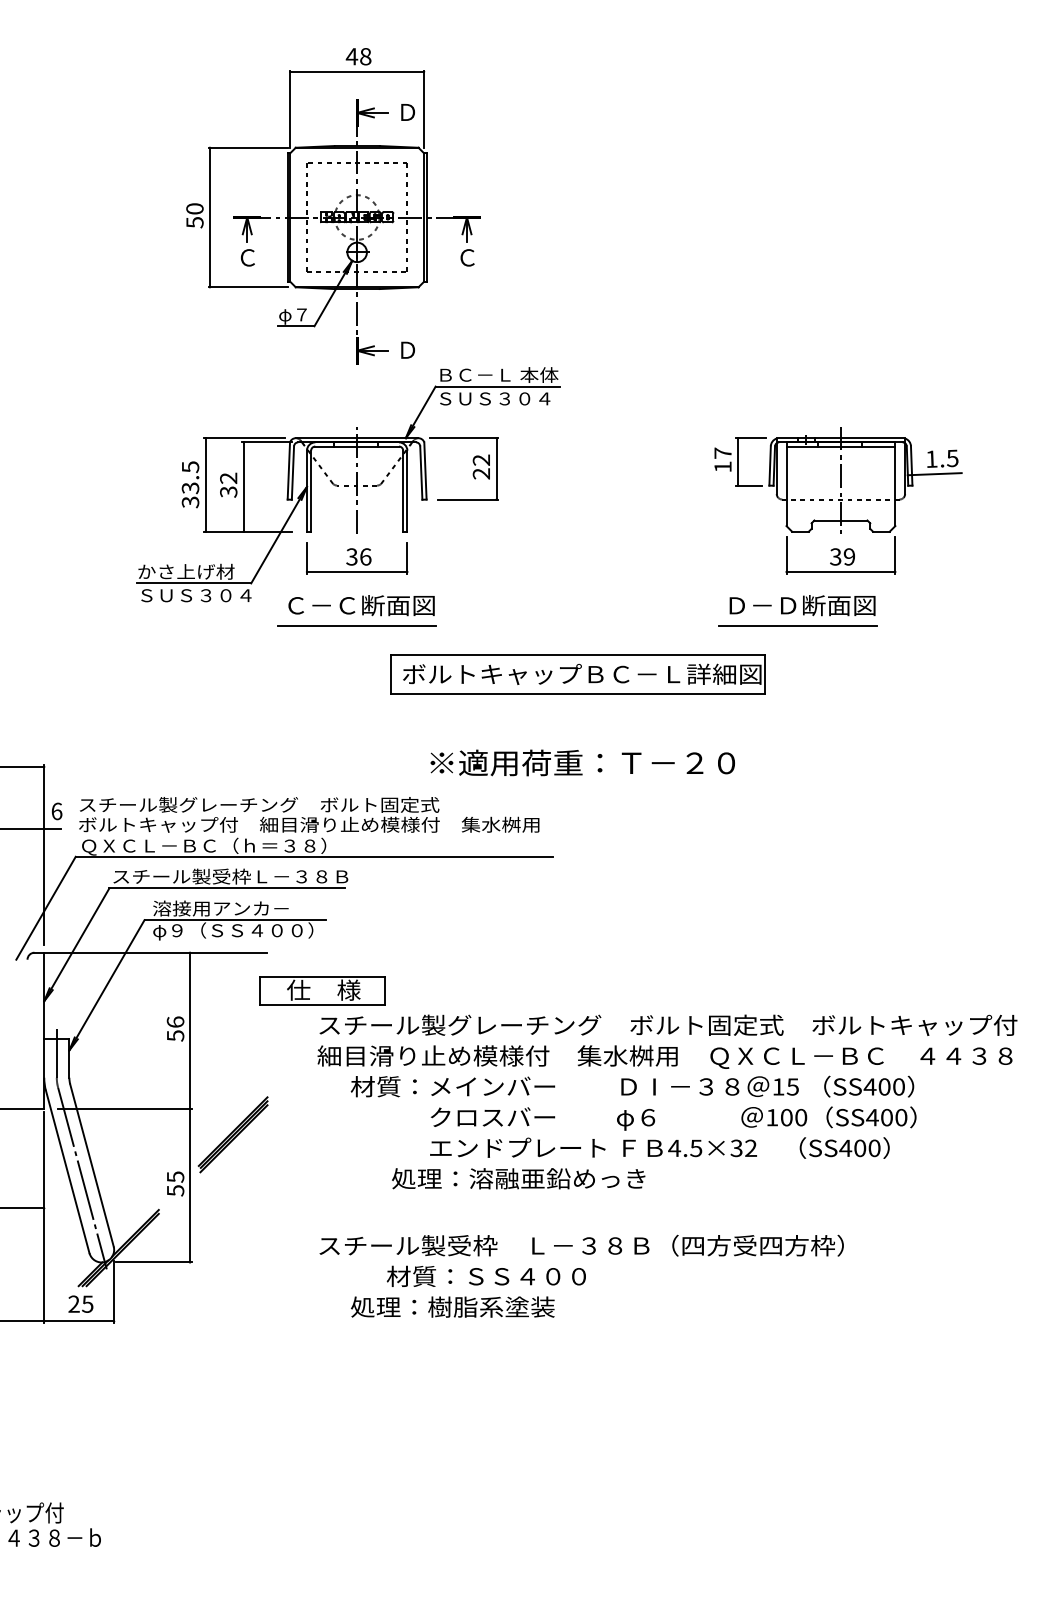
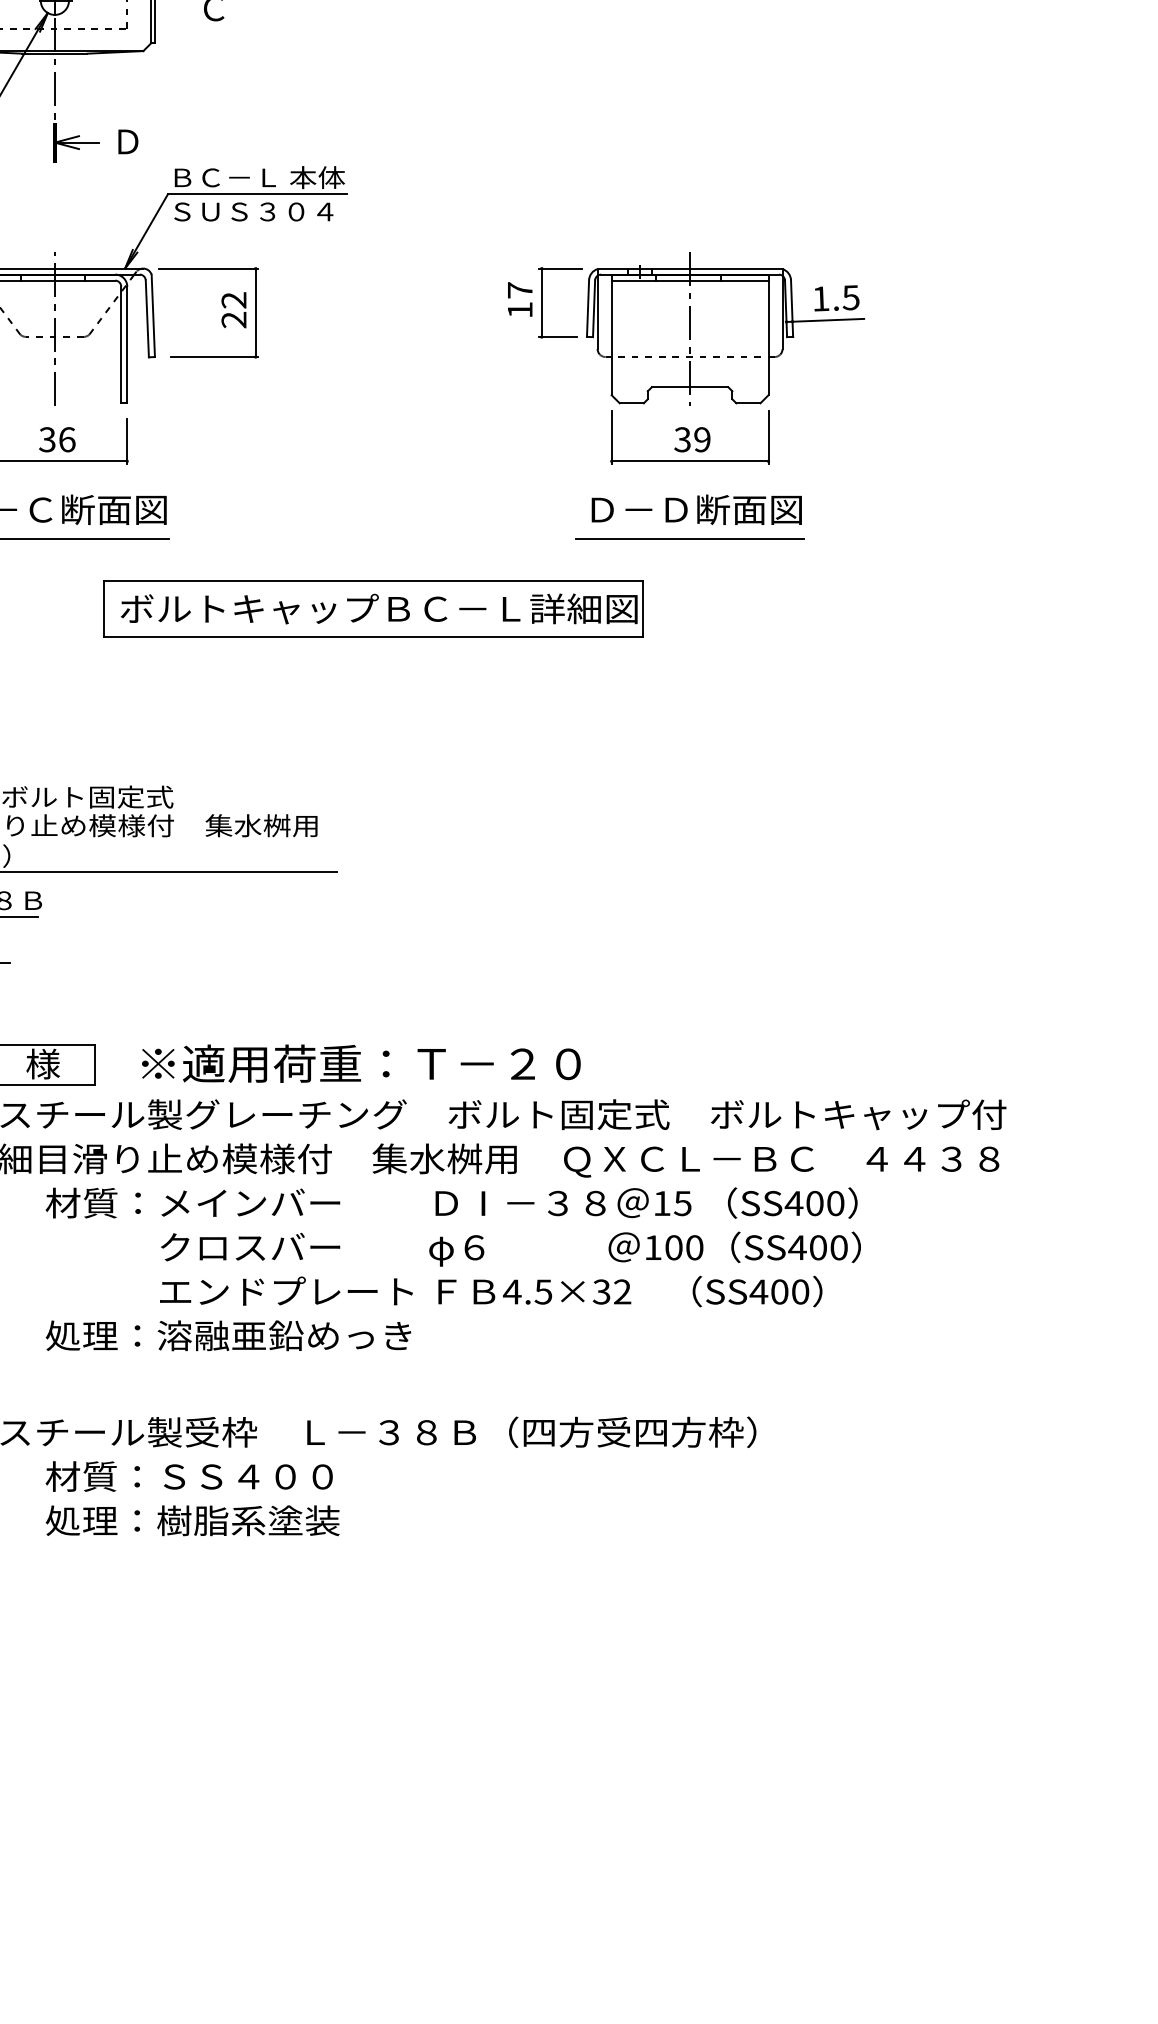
part: (838, 500) -> (686, 358), moved
text: (582, 762) -> (360, 1063), moved
text: (518, 1178) -> (228, 1335), moved
text: (485, 1275) -> (187, 1475), moved

